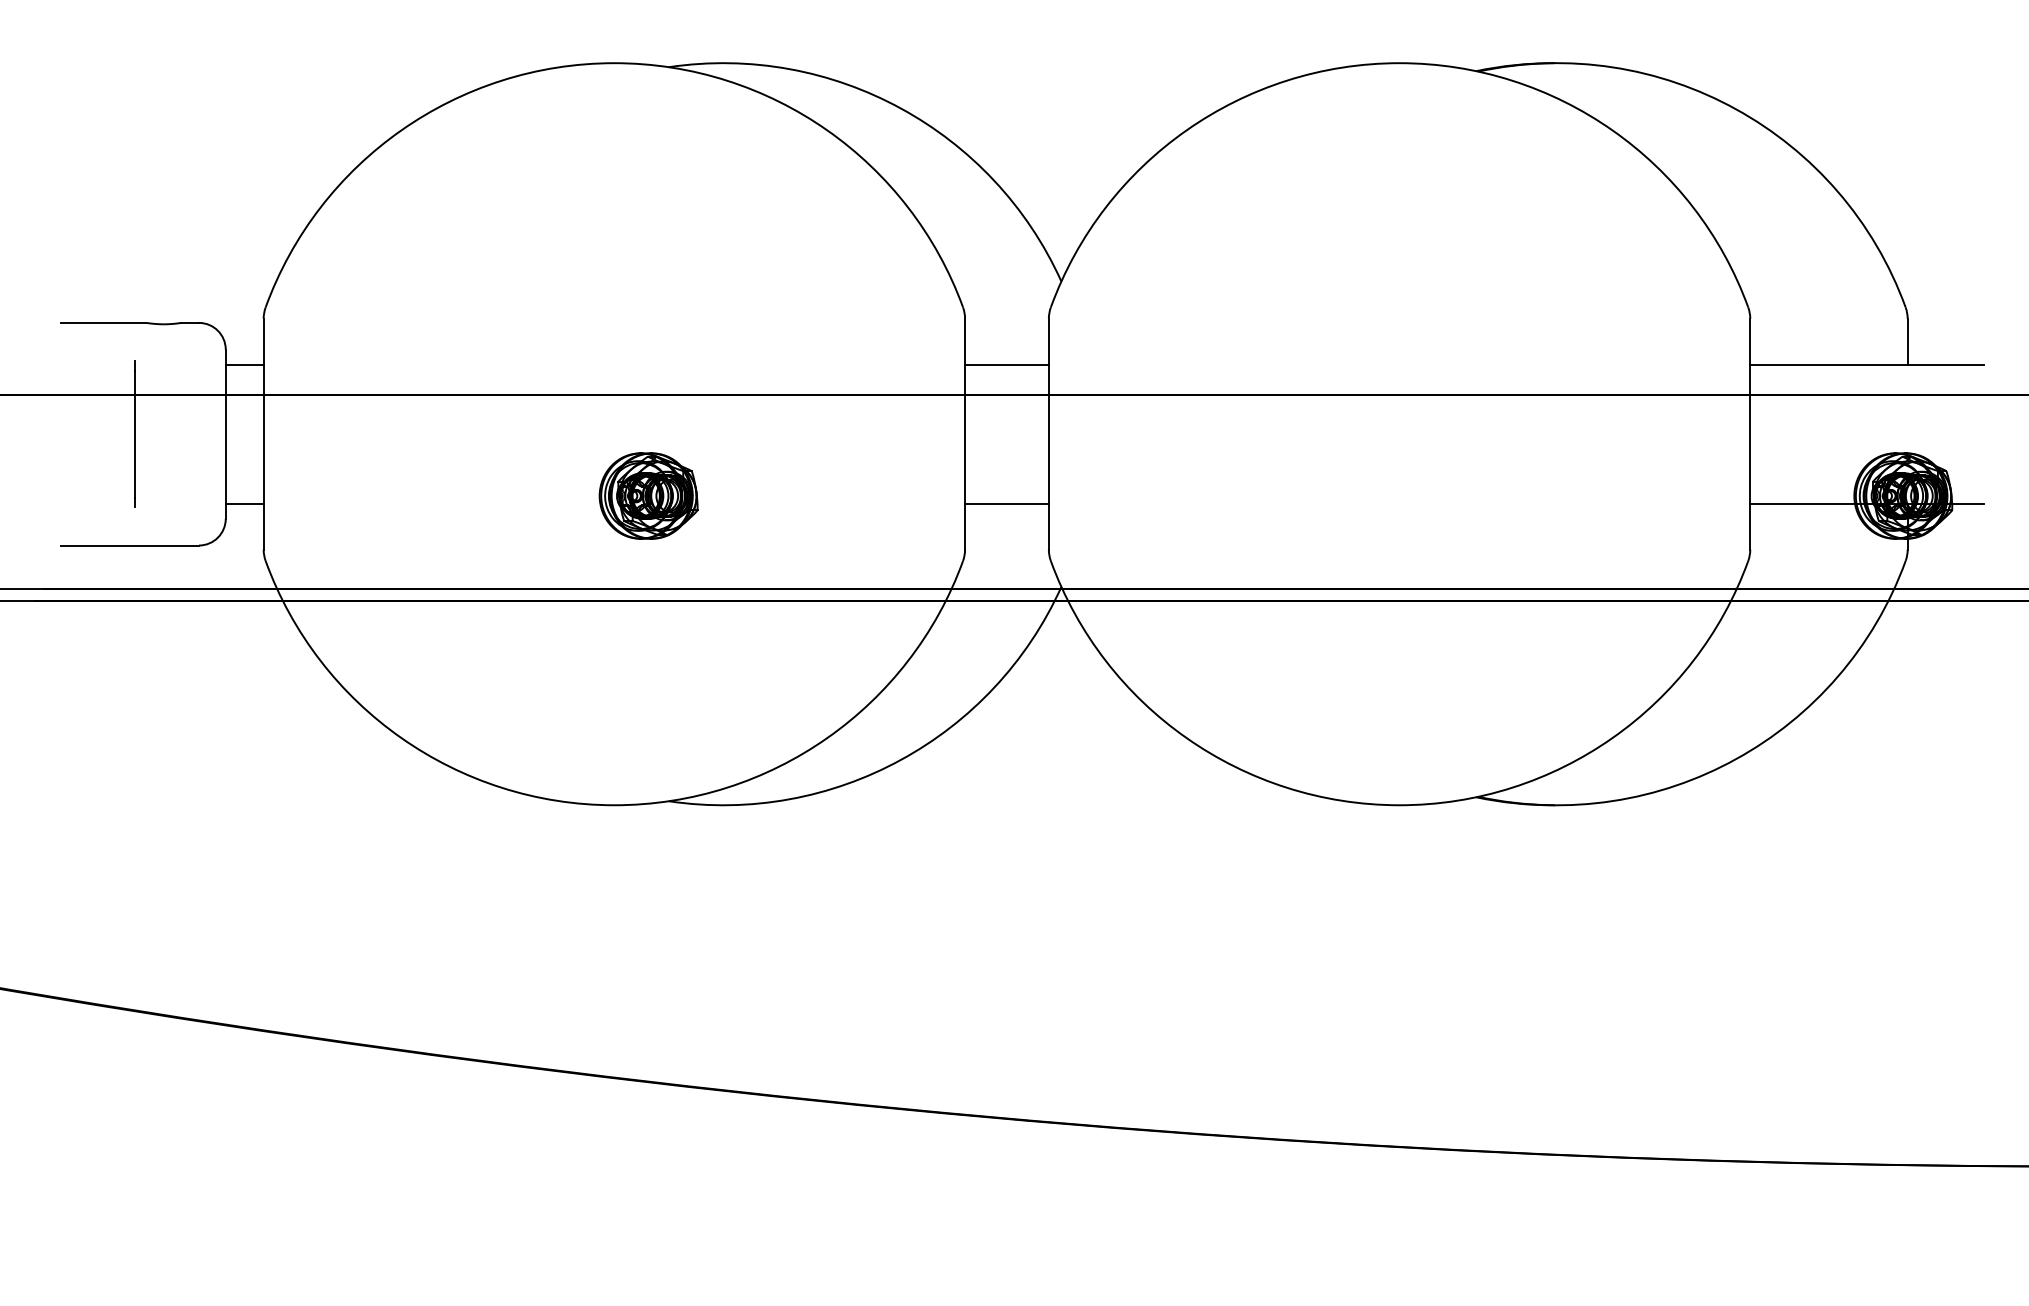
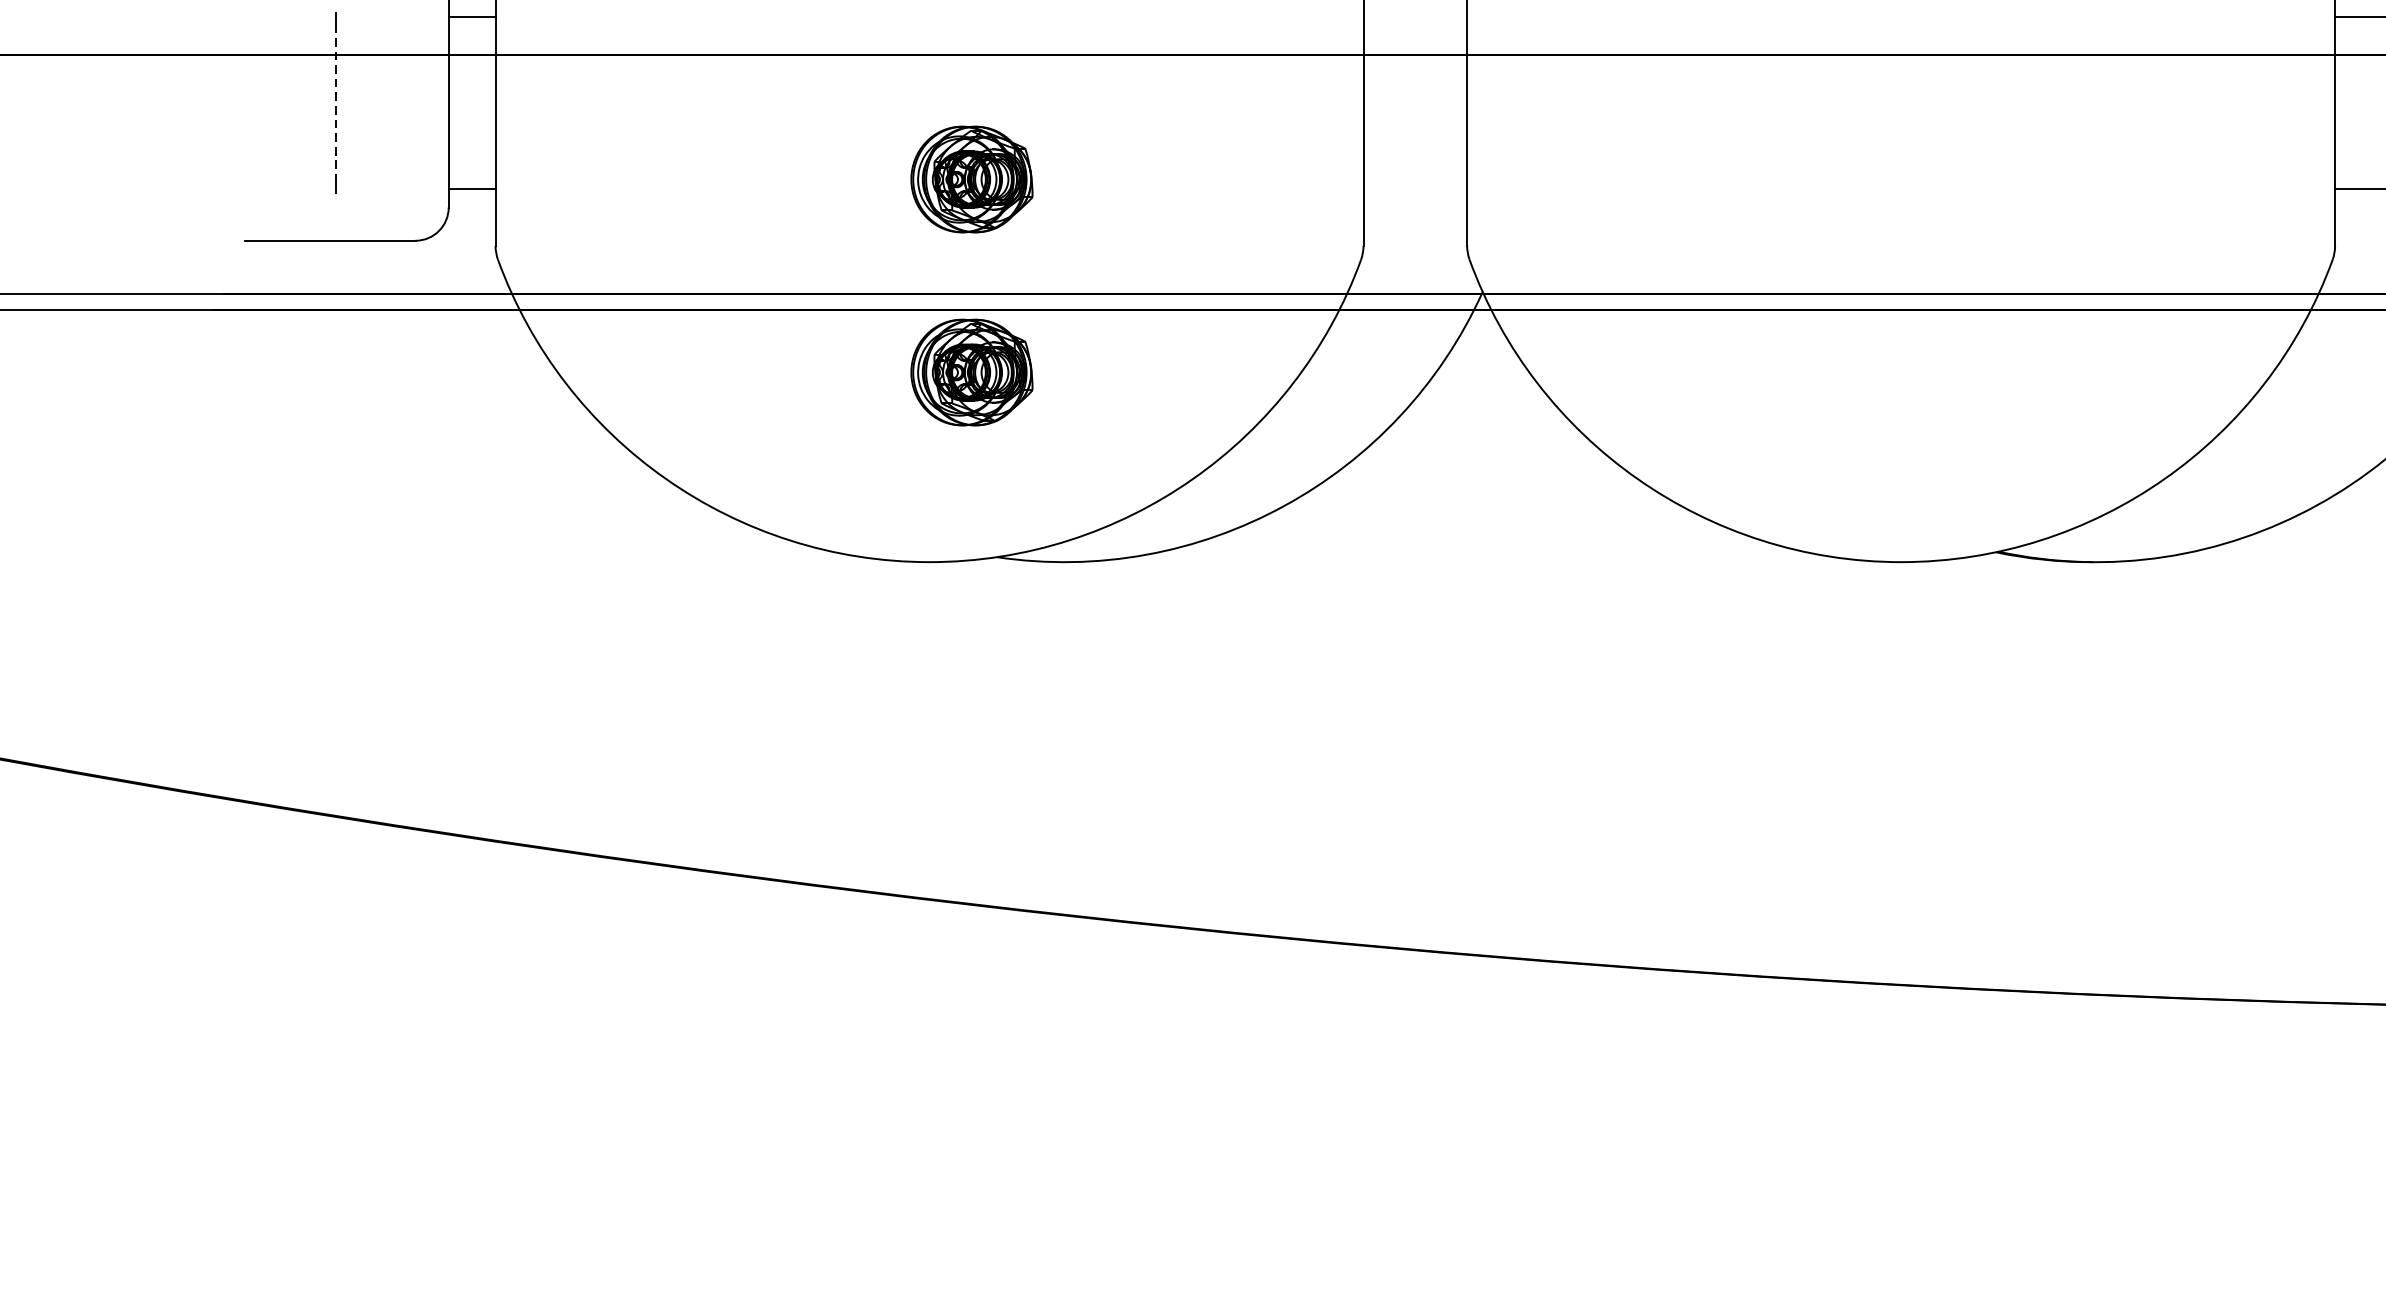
line: (1006, 364) -> (1414, 16), removed
line: (135, 434) -> (336, 103), solid -> dashed
line: (1006, 503) -> (1414, 188), removed
part: (648, 651) -> (971, 371), added

